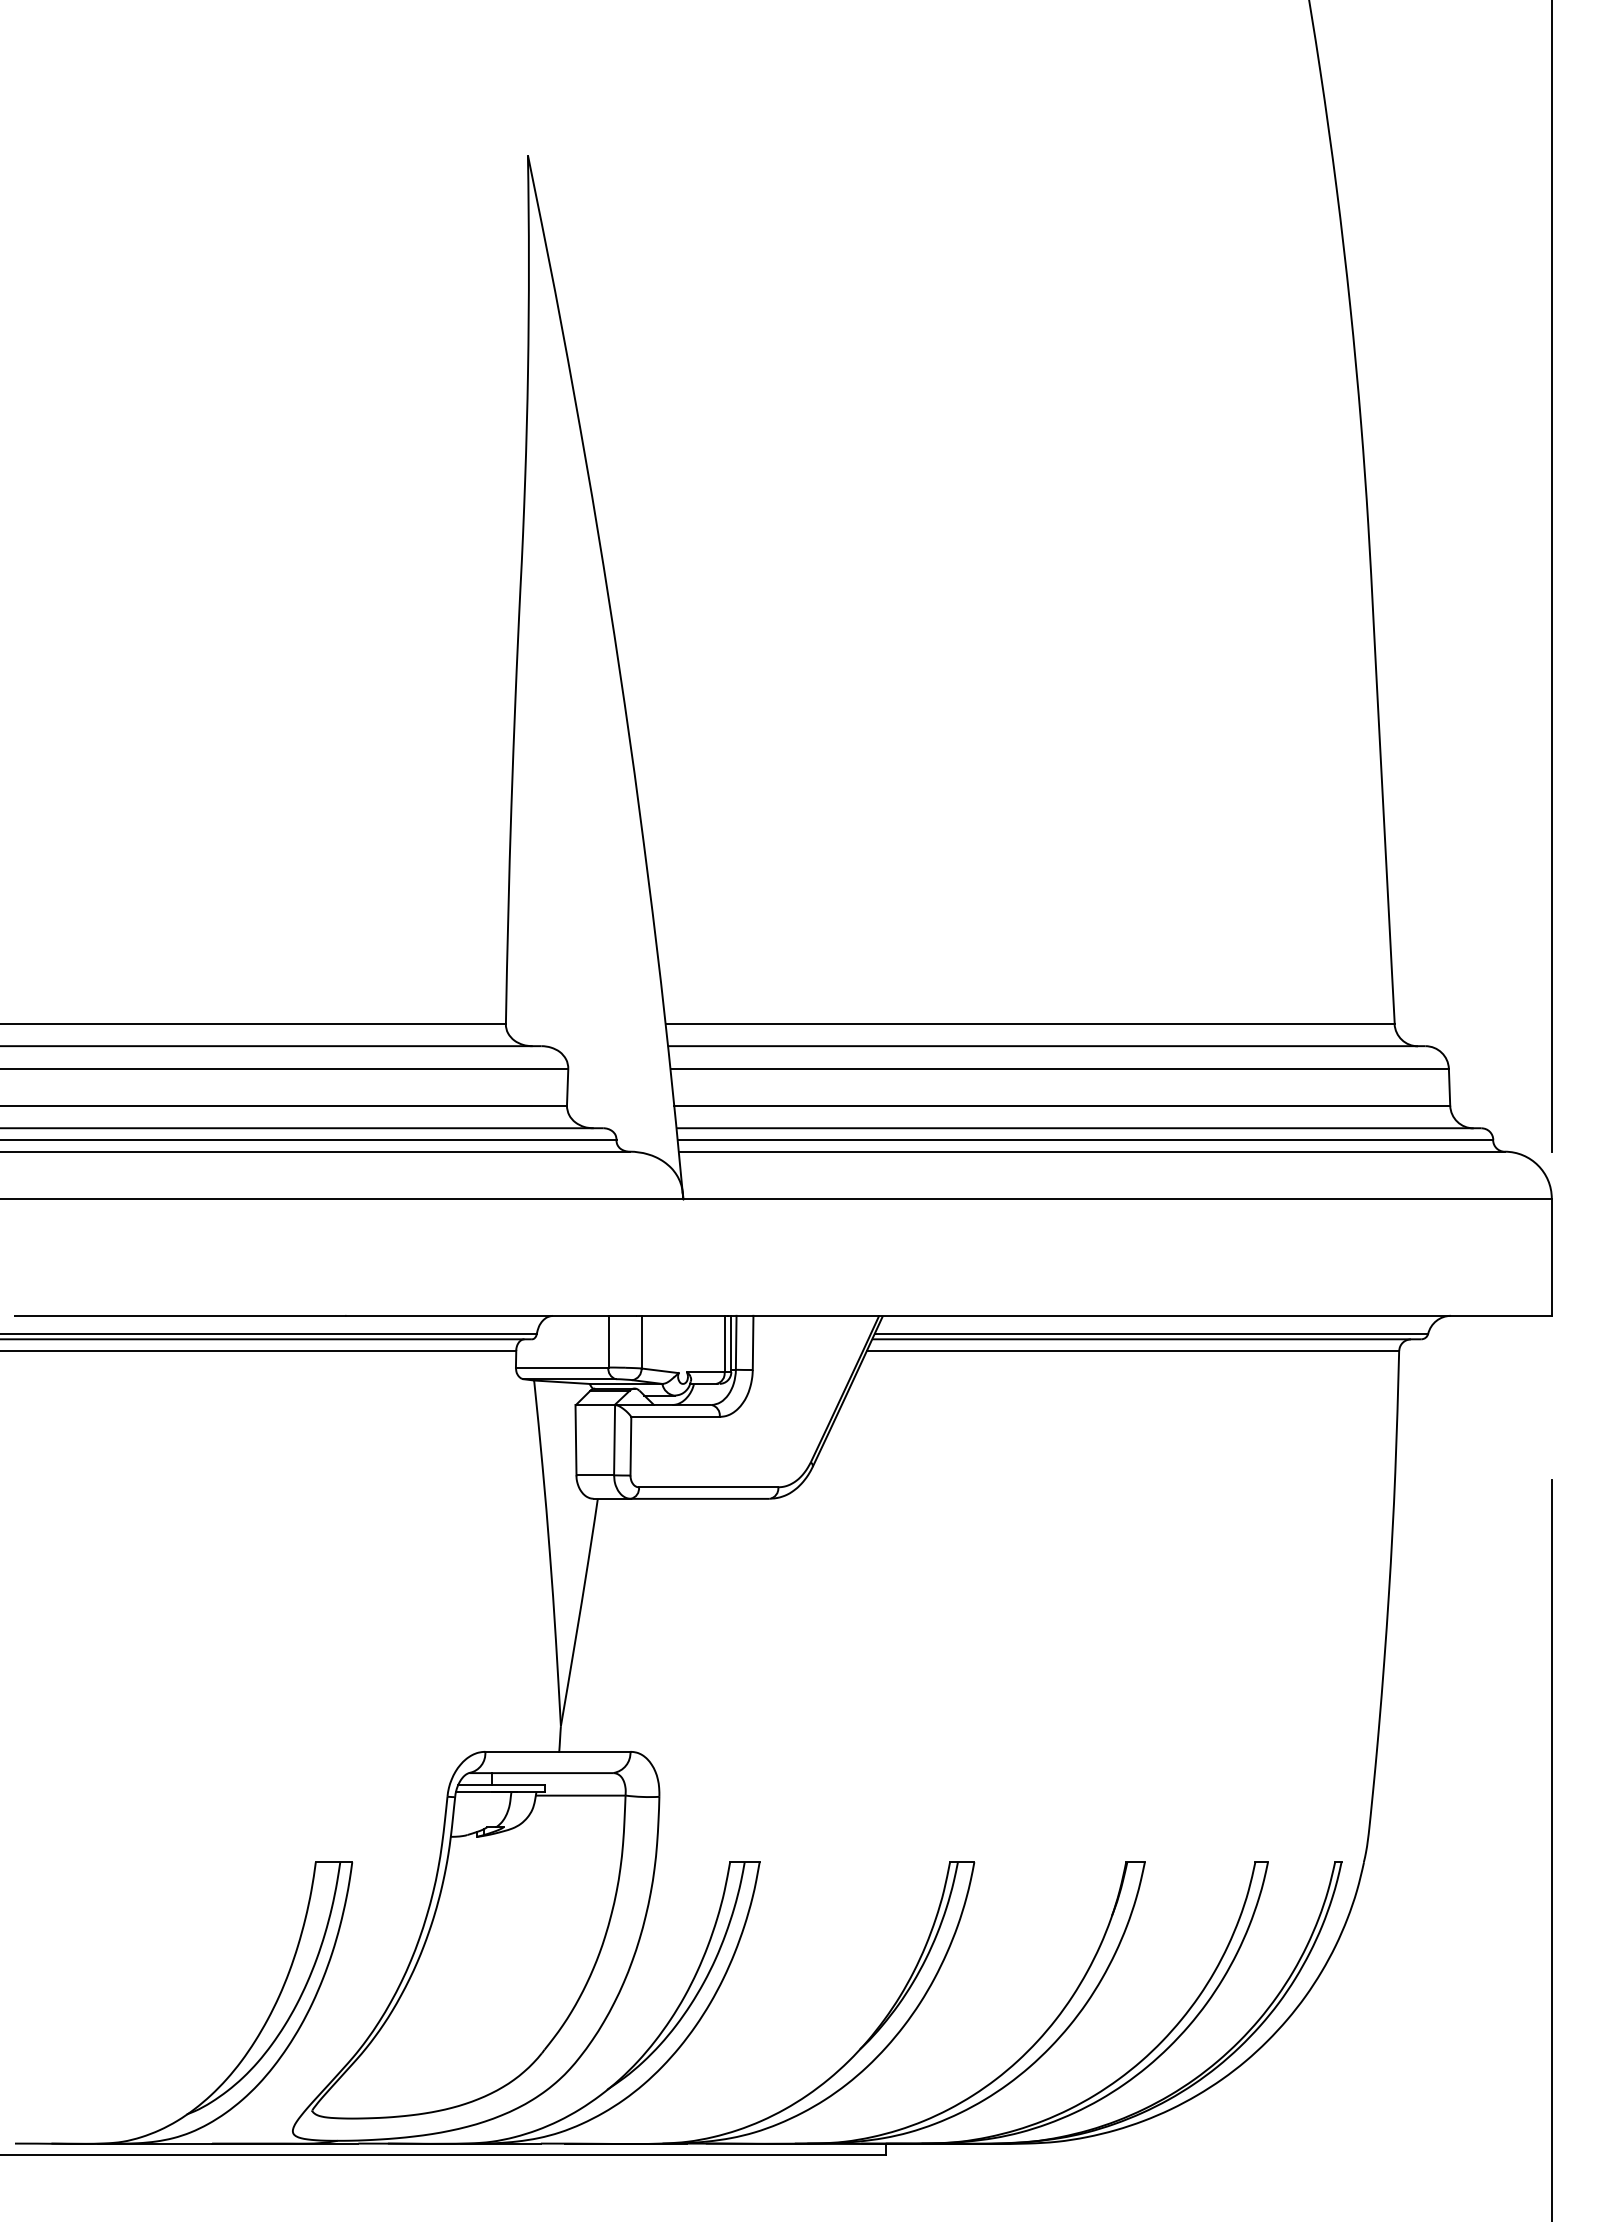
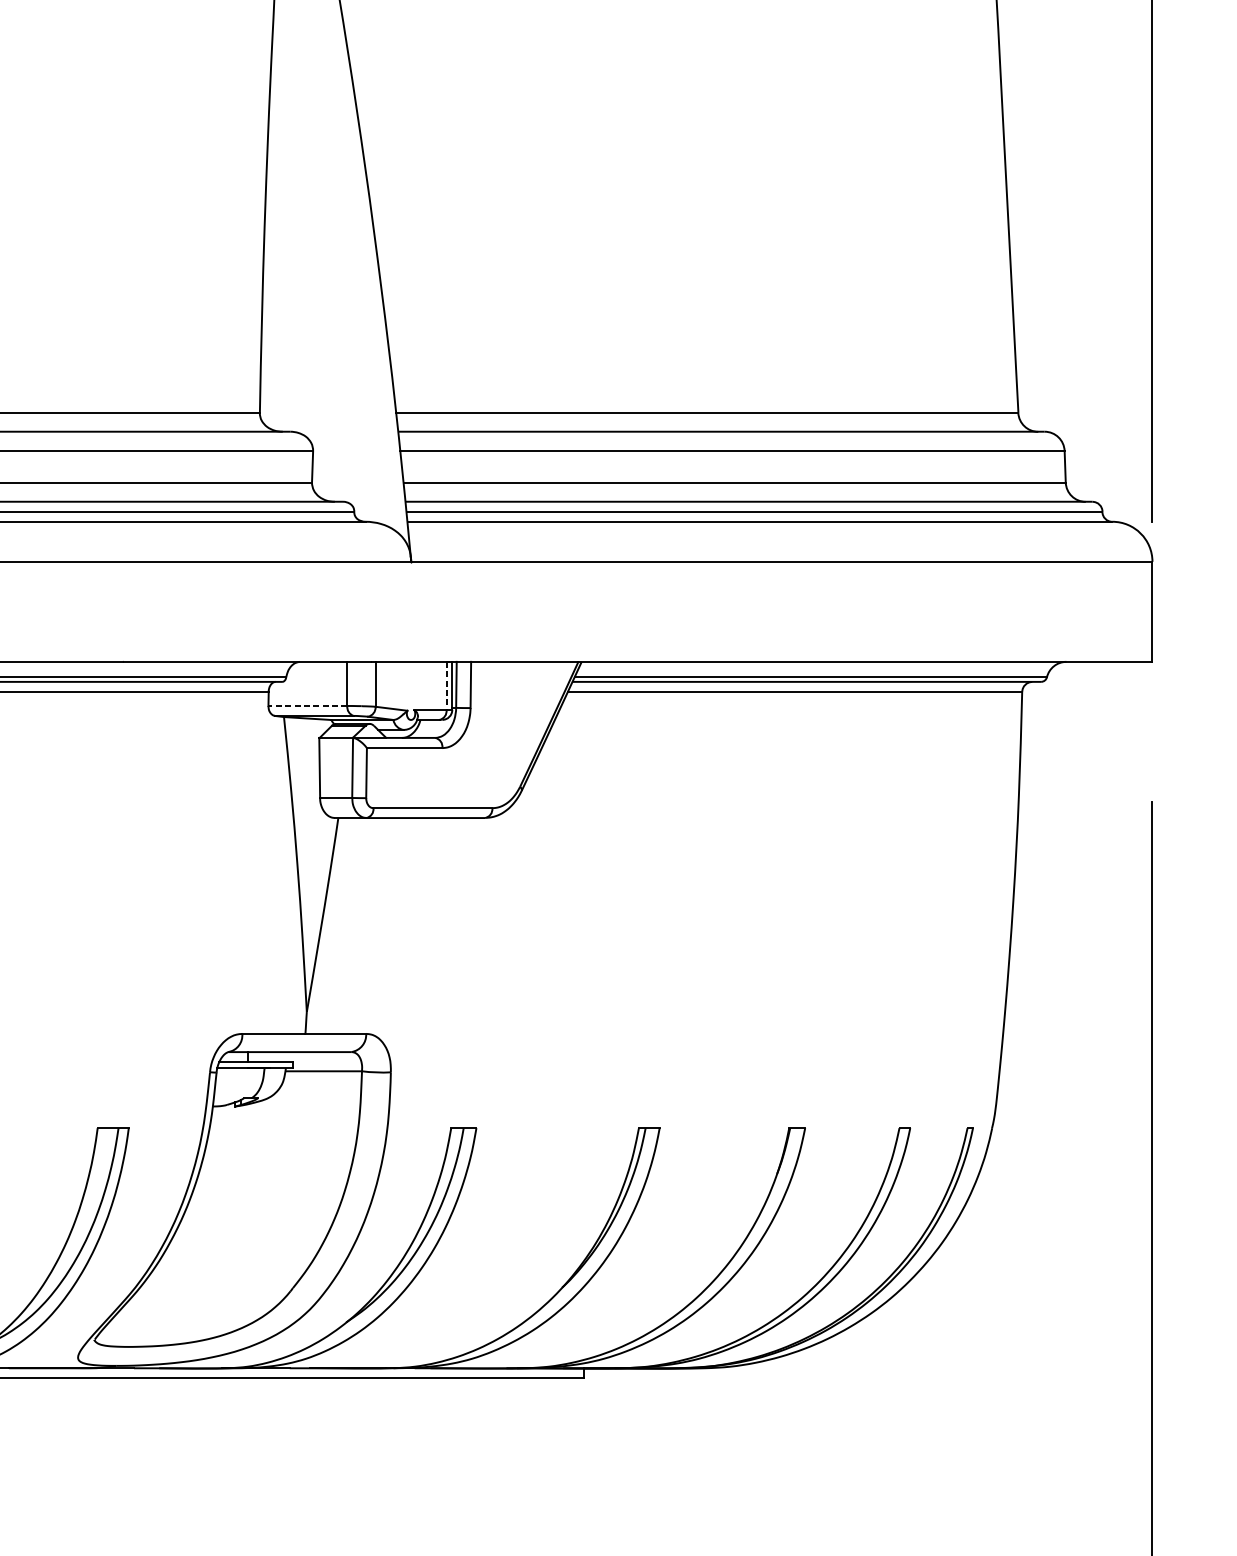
line: (724, 1344) -> (446, 686), solid -> dashed
line: (561, 1367) -> (307, 705), solid -> dashed

